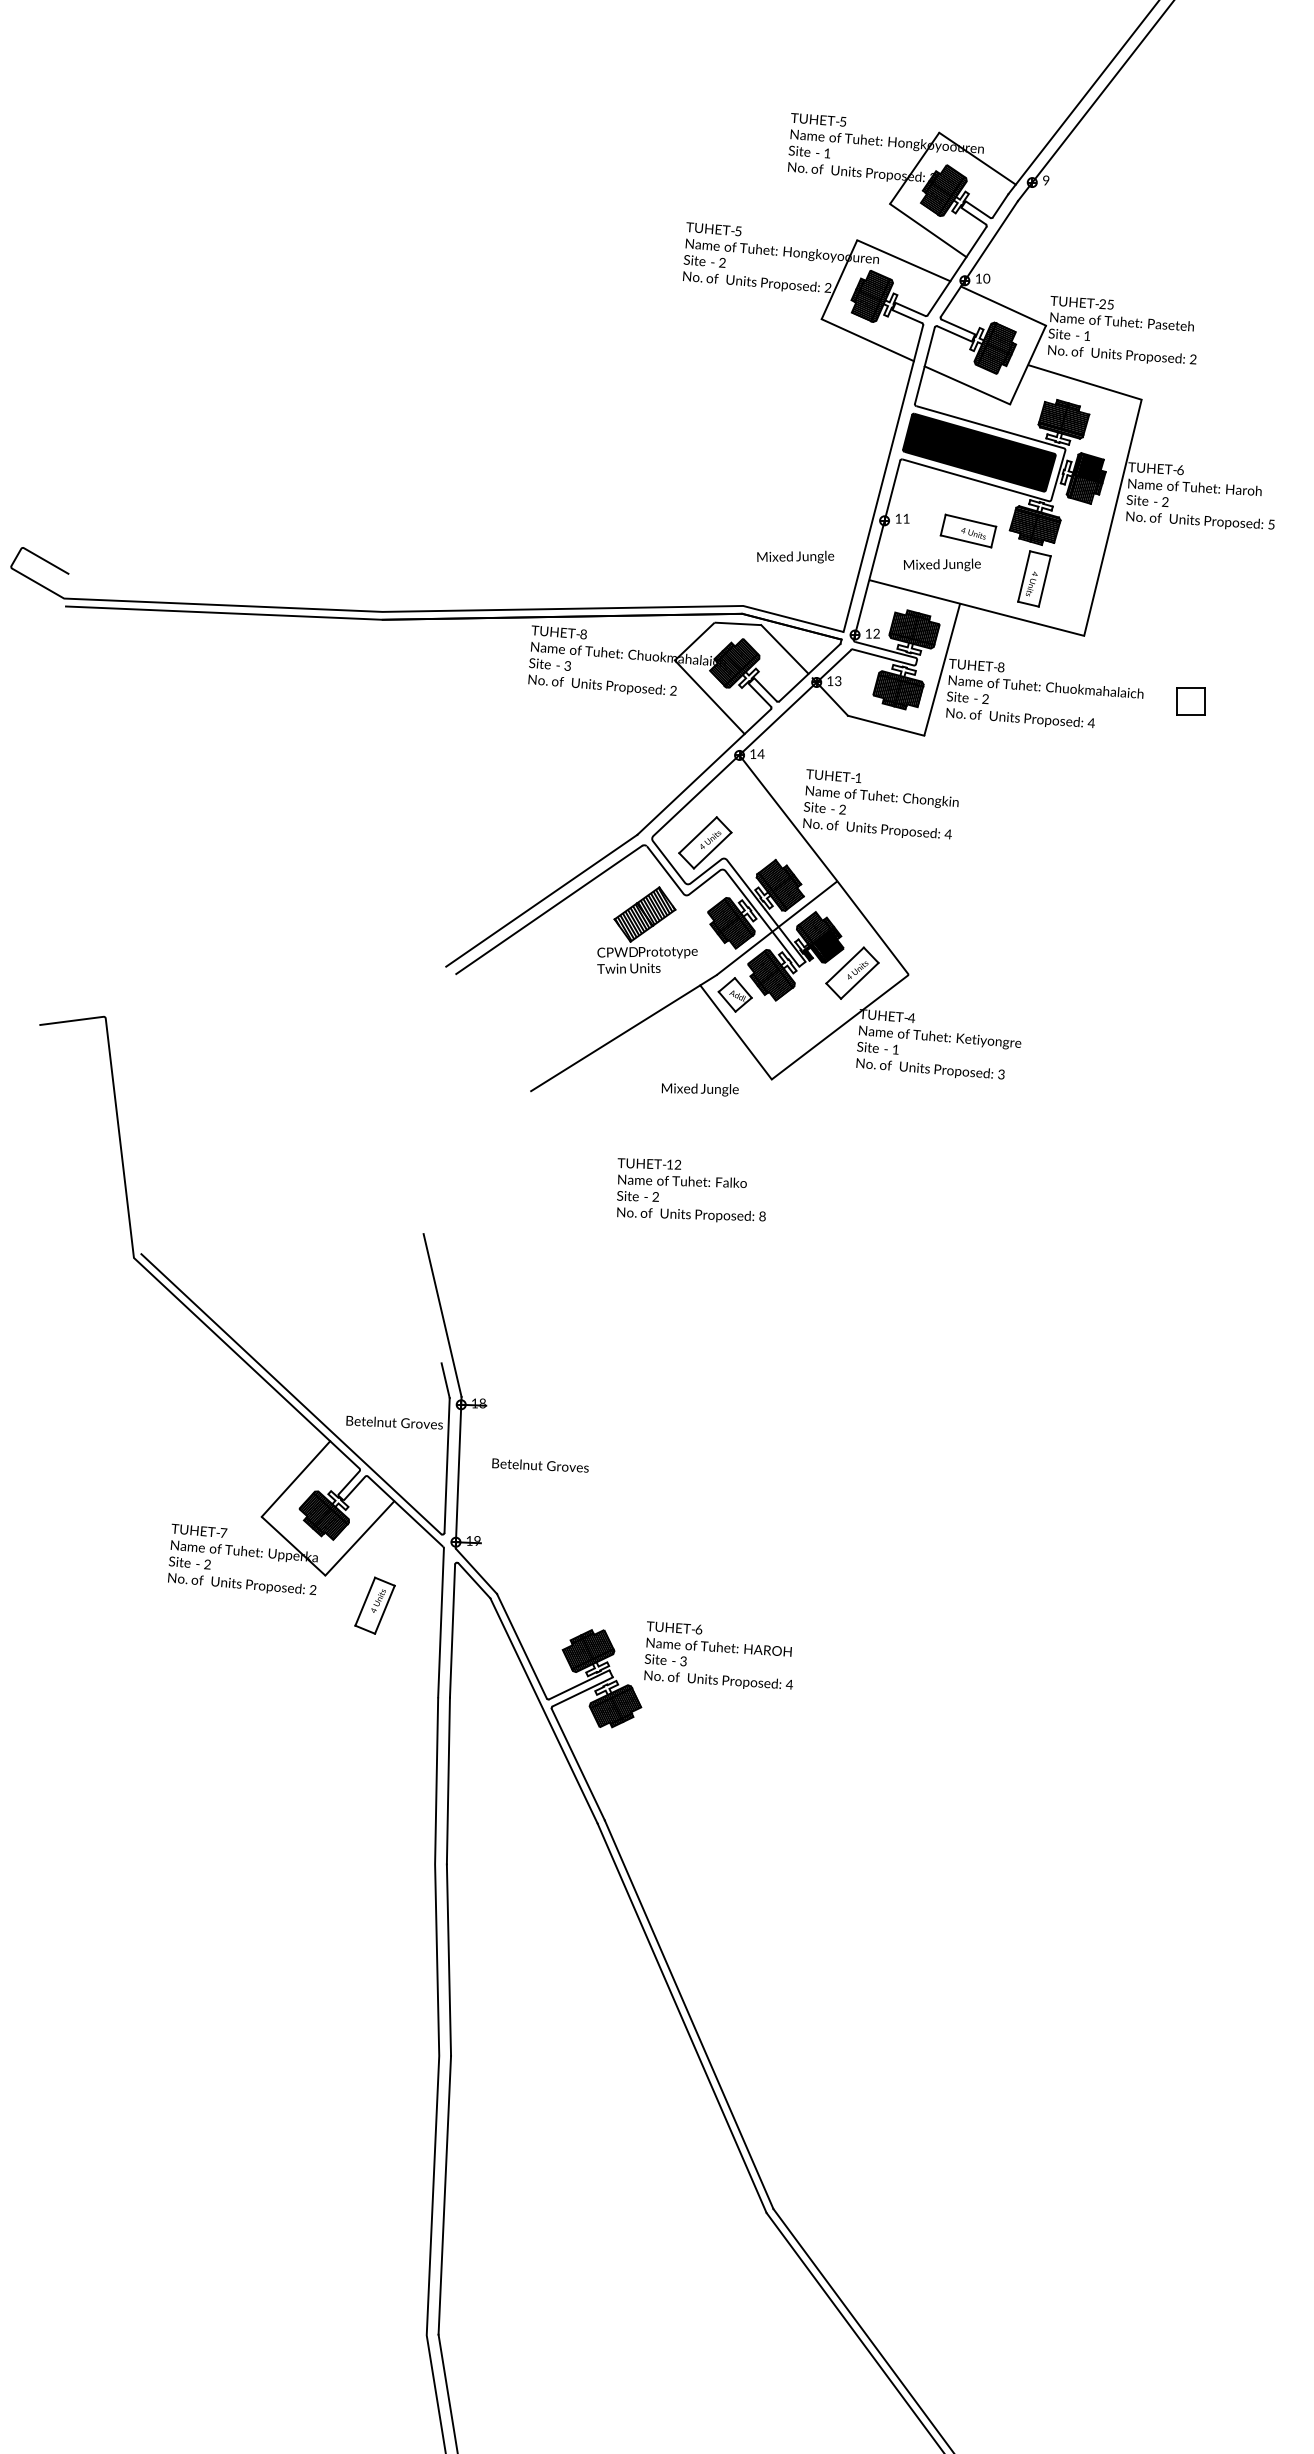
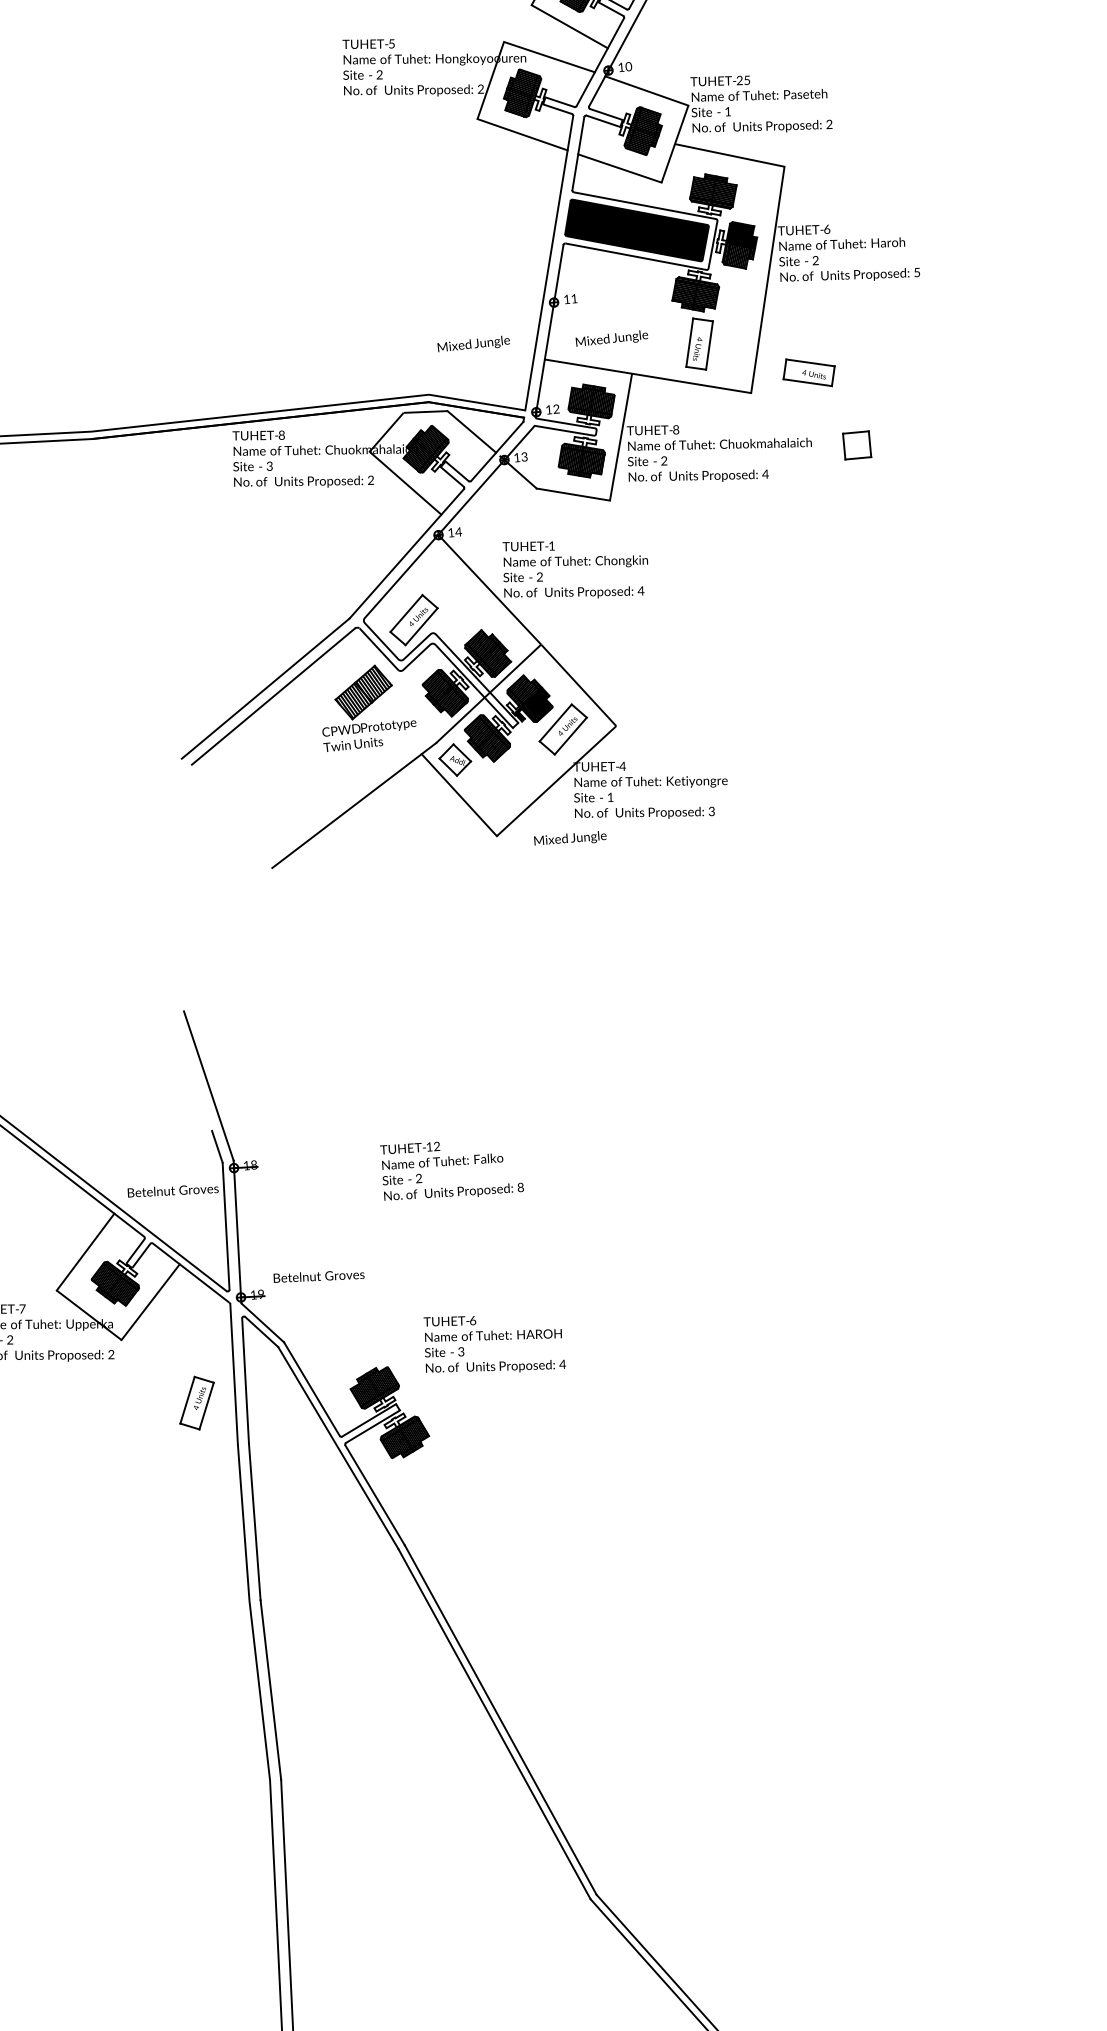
part: (968, 530) -> (809, 372), moved
text: (699, 1089) -> (569, 838), moved
text: (691, 1190) -> (451, 1169), moved
text: (540, 1465) -> (319, 1276), moved
part: (374, 1605) -> (196, 1402), moved
text: (718, 1655) -> (493, 1343), moved

